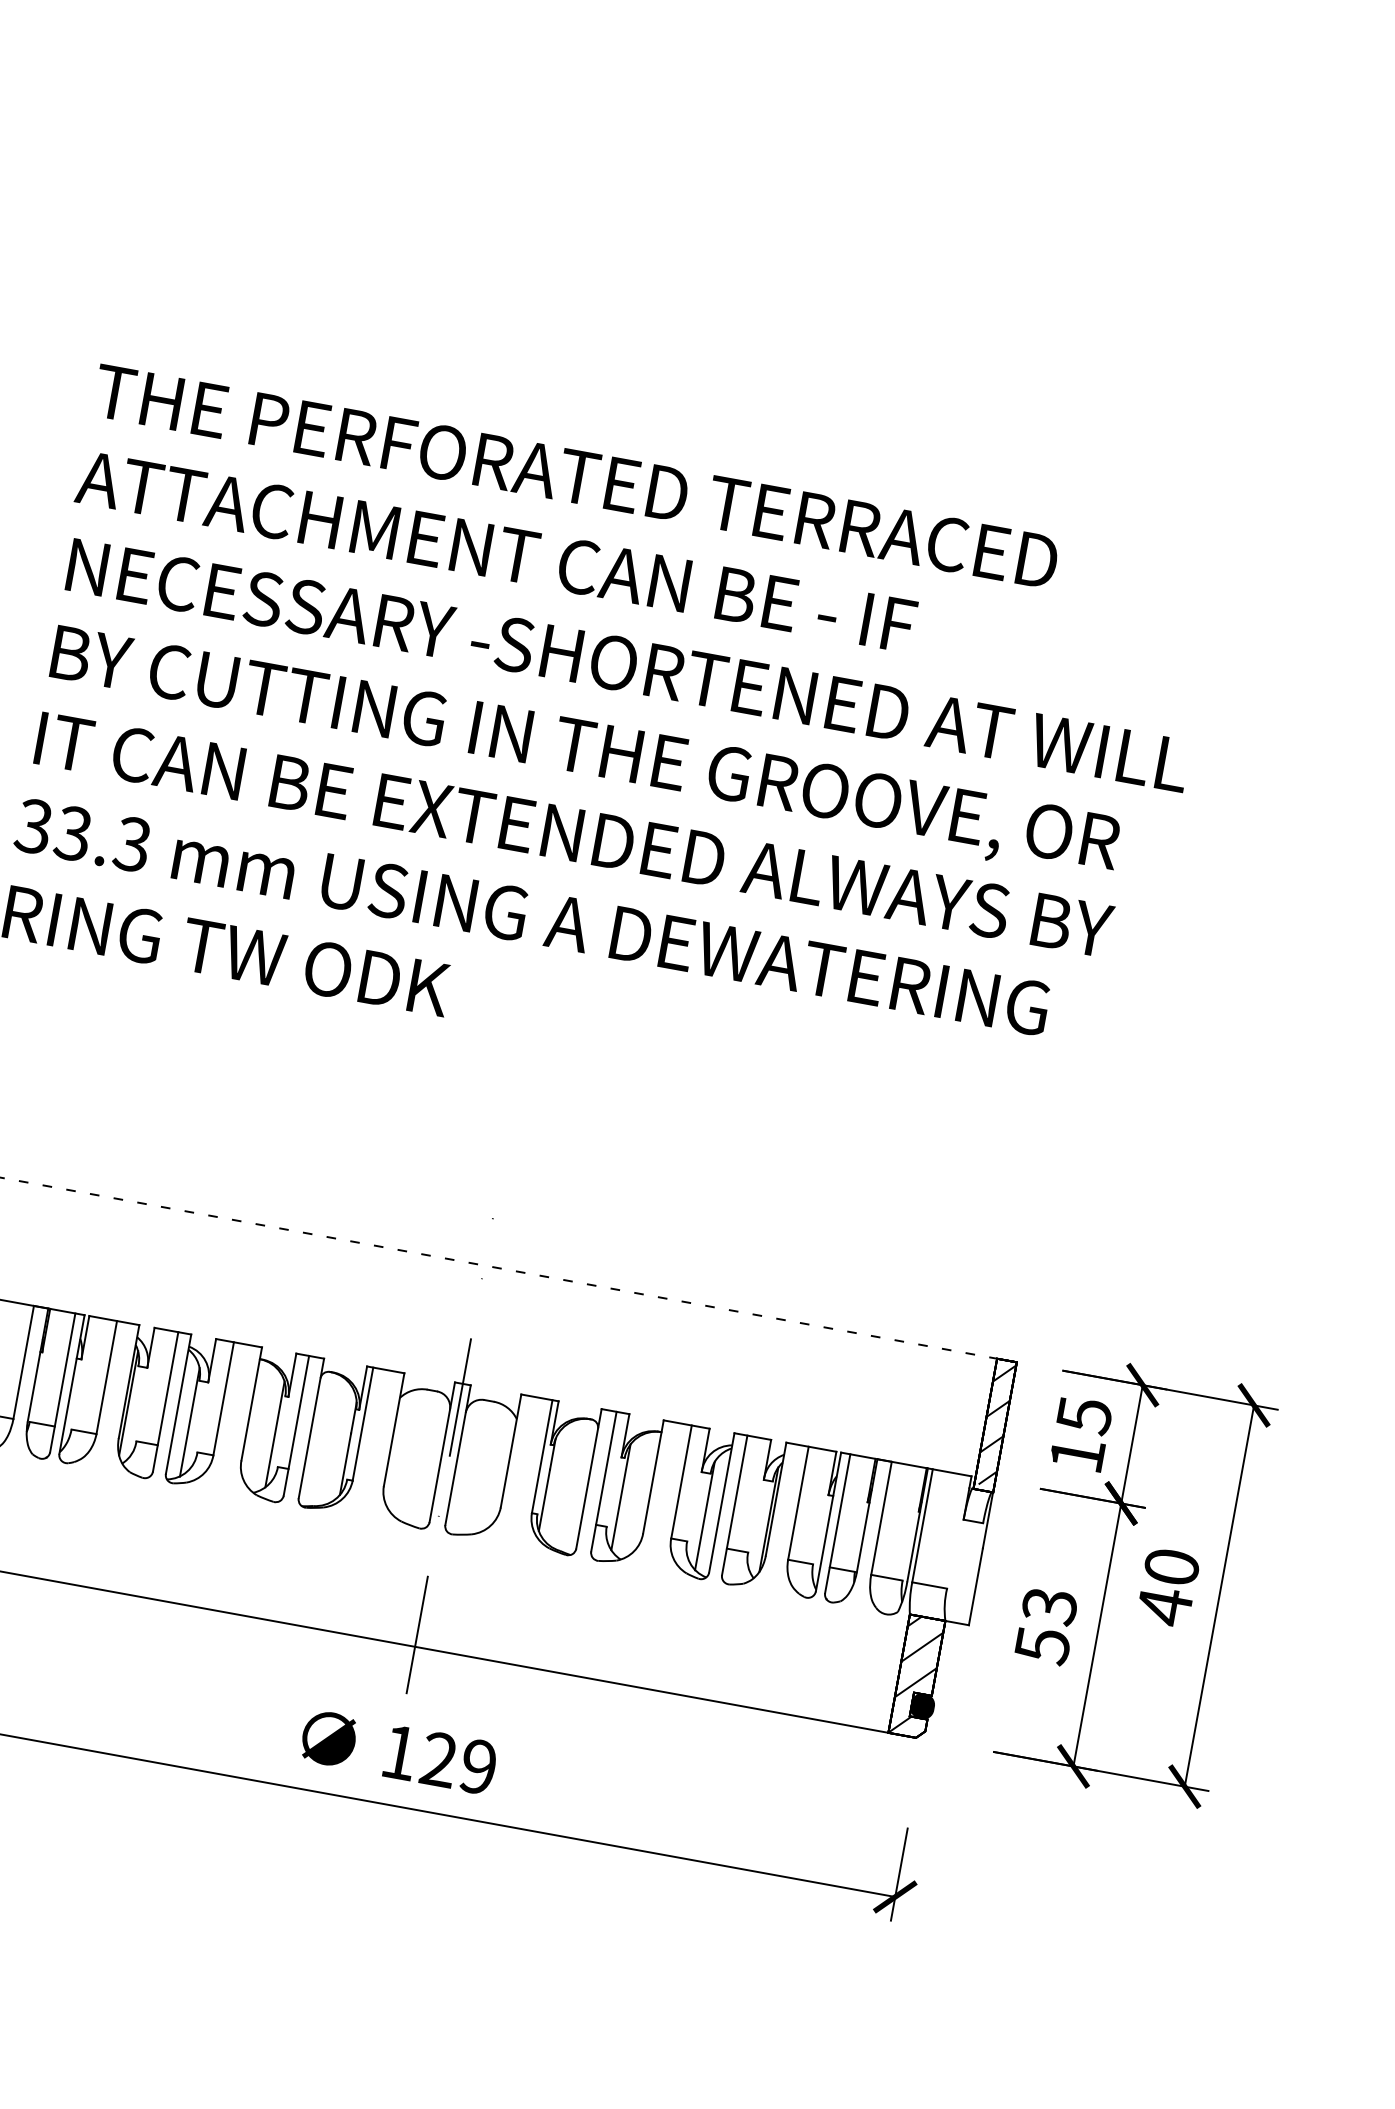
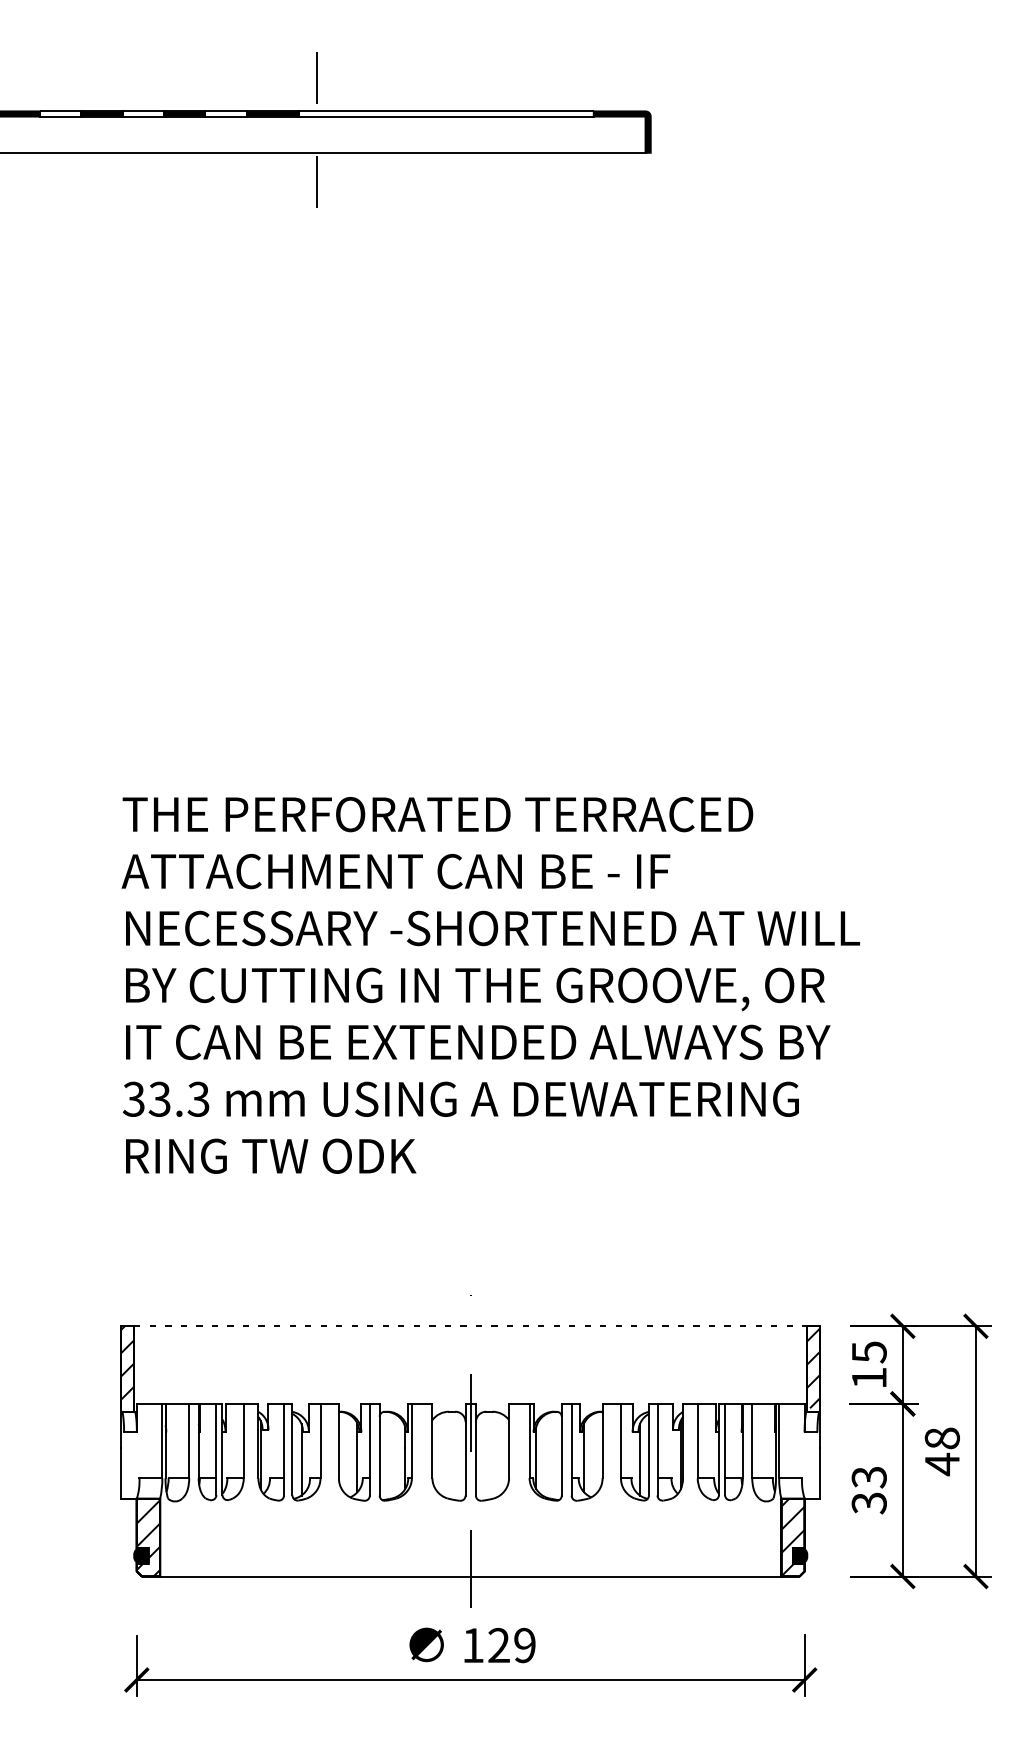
text: (1170, 1566) -> (941, 1438), 40 -> 48
text: (1041, 1645) -> (868, 1503), 53 -> 33

